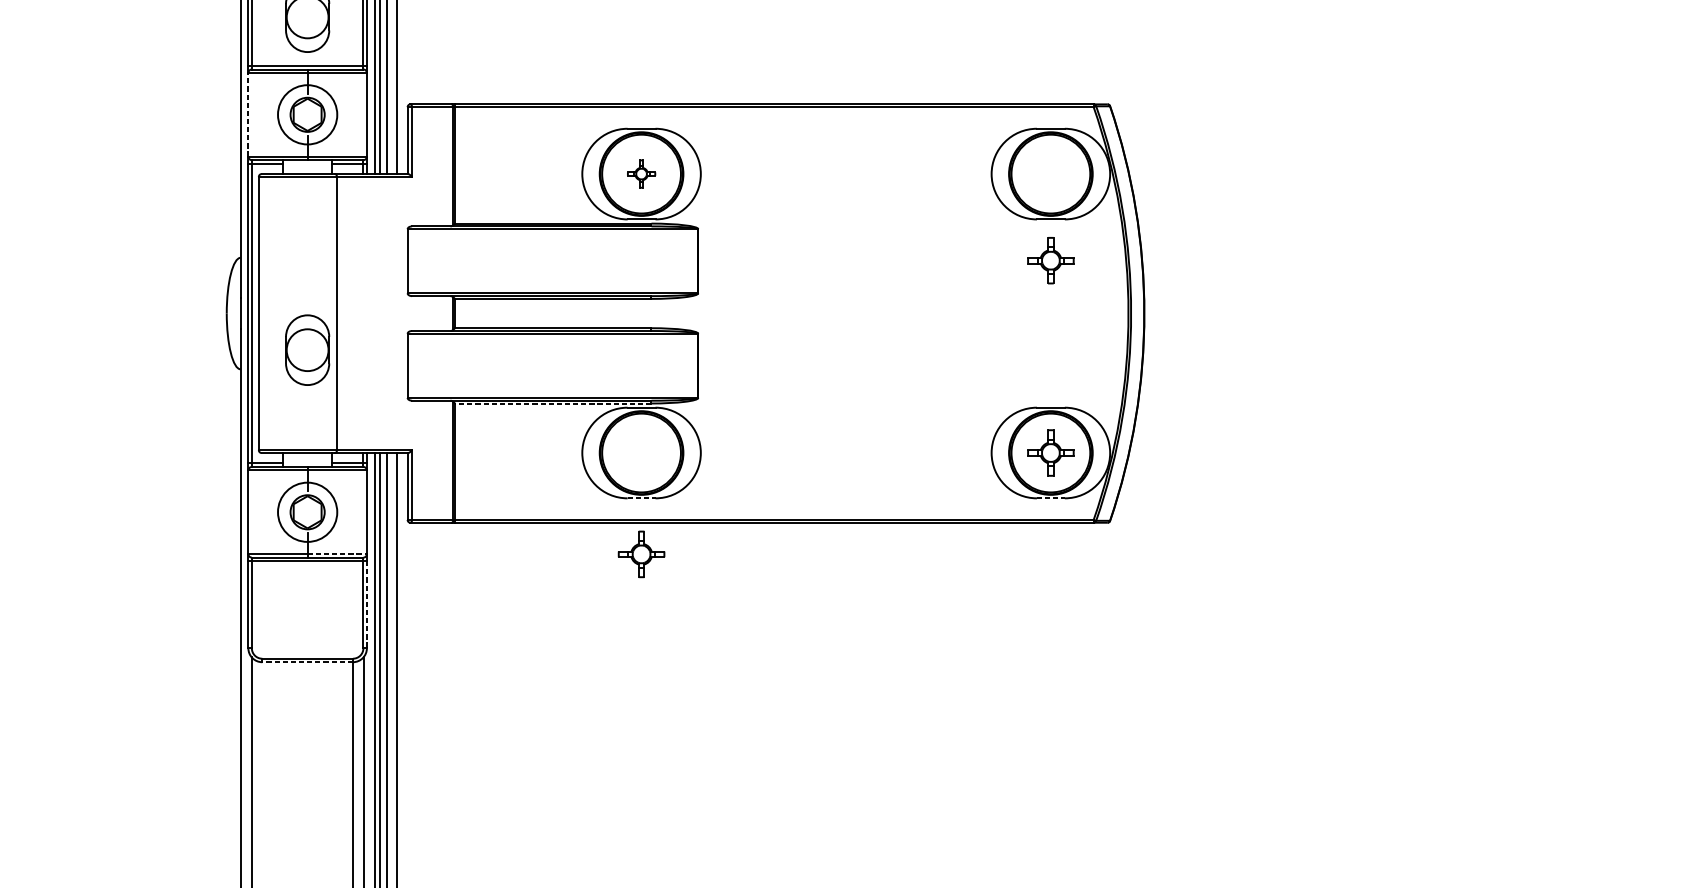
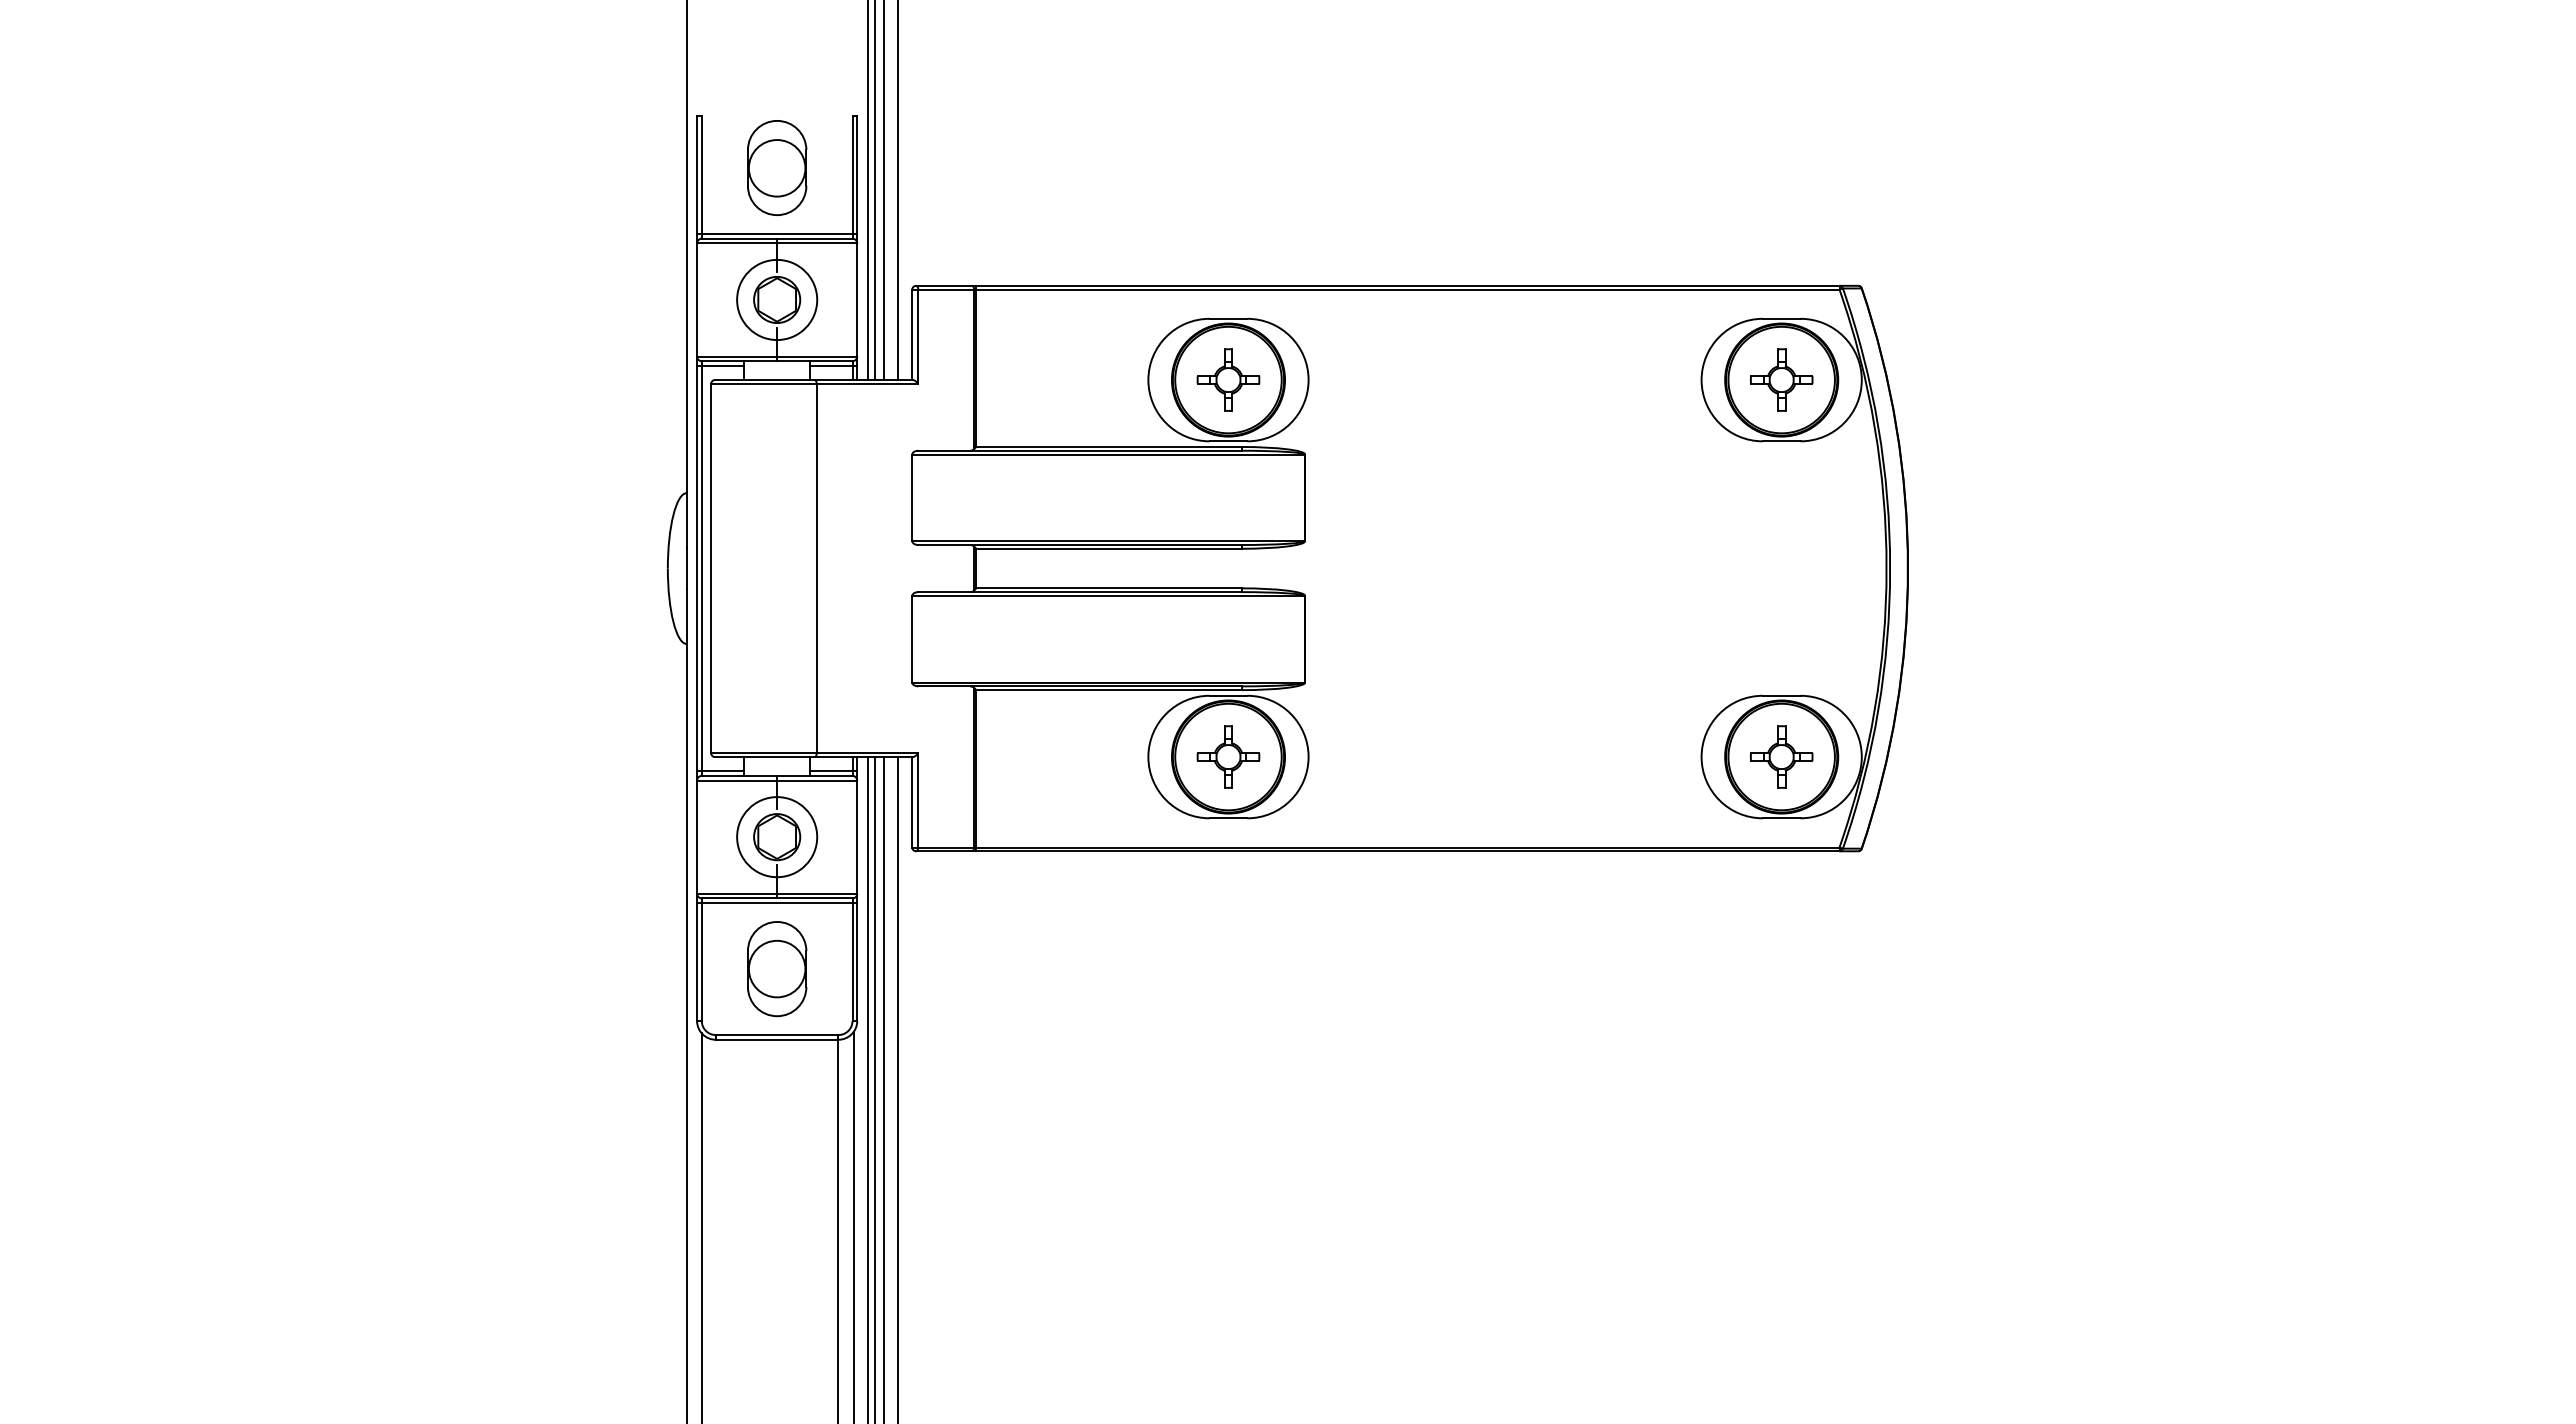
line: (248, 114) -> (697, 299), dashed -> solid
part: (641, 173) -> (1228, 379), size x1.67
part: (1050, 260) -> (1781, 379), moved
part: (307, 350) -> (777, 969), moved
line: (553, 403) -> (1109, 690), dashed -> solid
line: (641, 498) -> (1228, 818), dashed -> solid
line: (1050, 498) -> (1781, 818), dashed -> solid
line: (337, 553) -> (817, 893), dashed -> solid
part: (641, 553) -> (1228, 756), moved
line: (367, 605) -> (857, 962), dashed -> solid
line: (307, 662) -> (776, 1039), dashed -> solid

